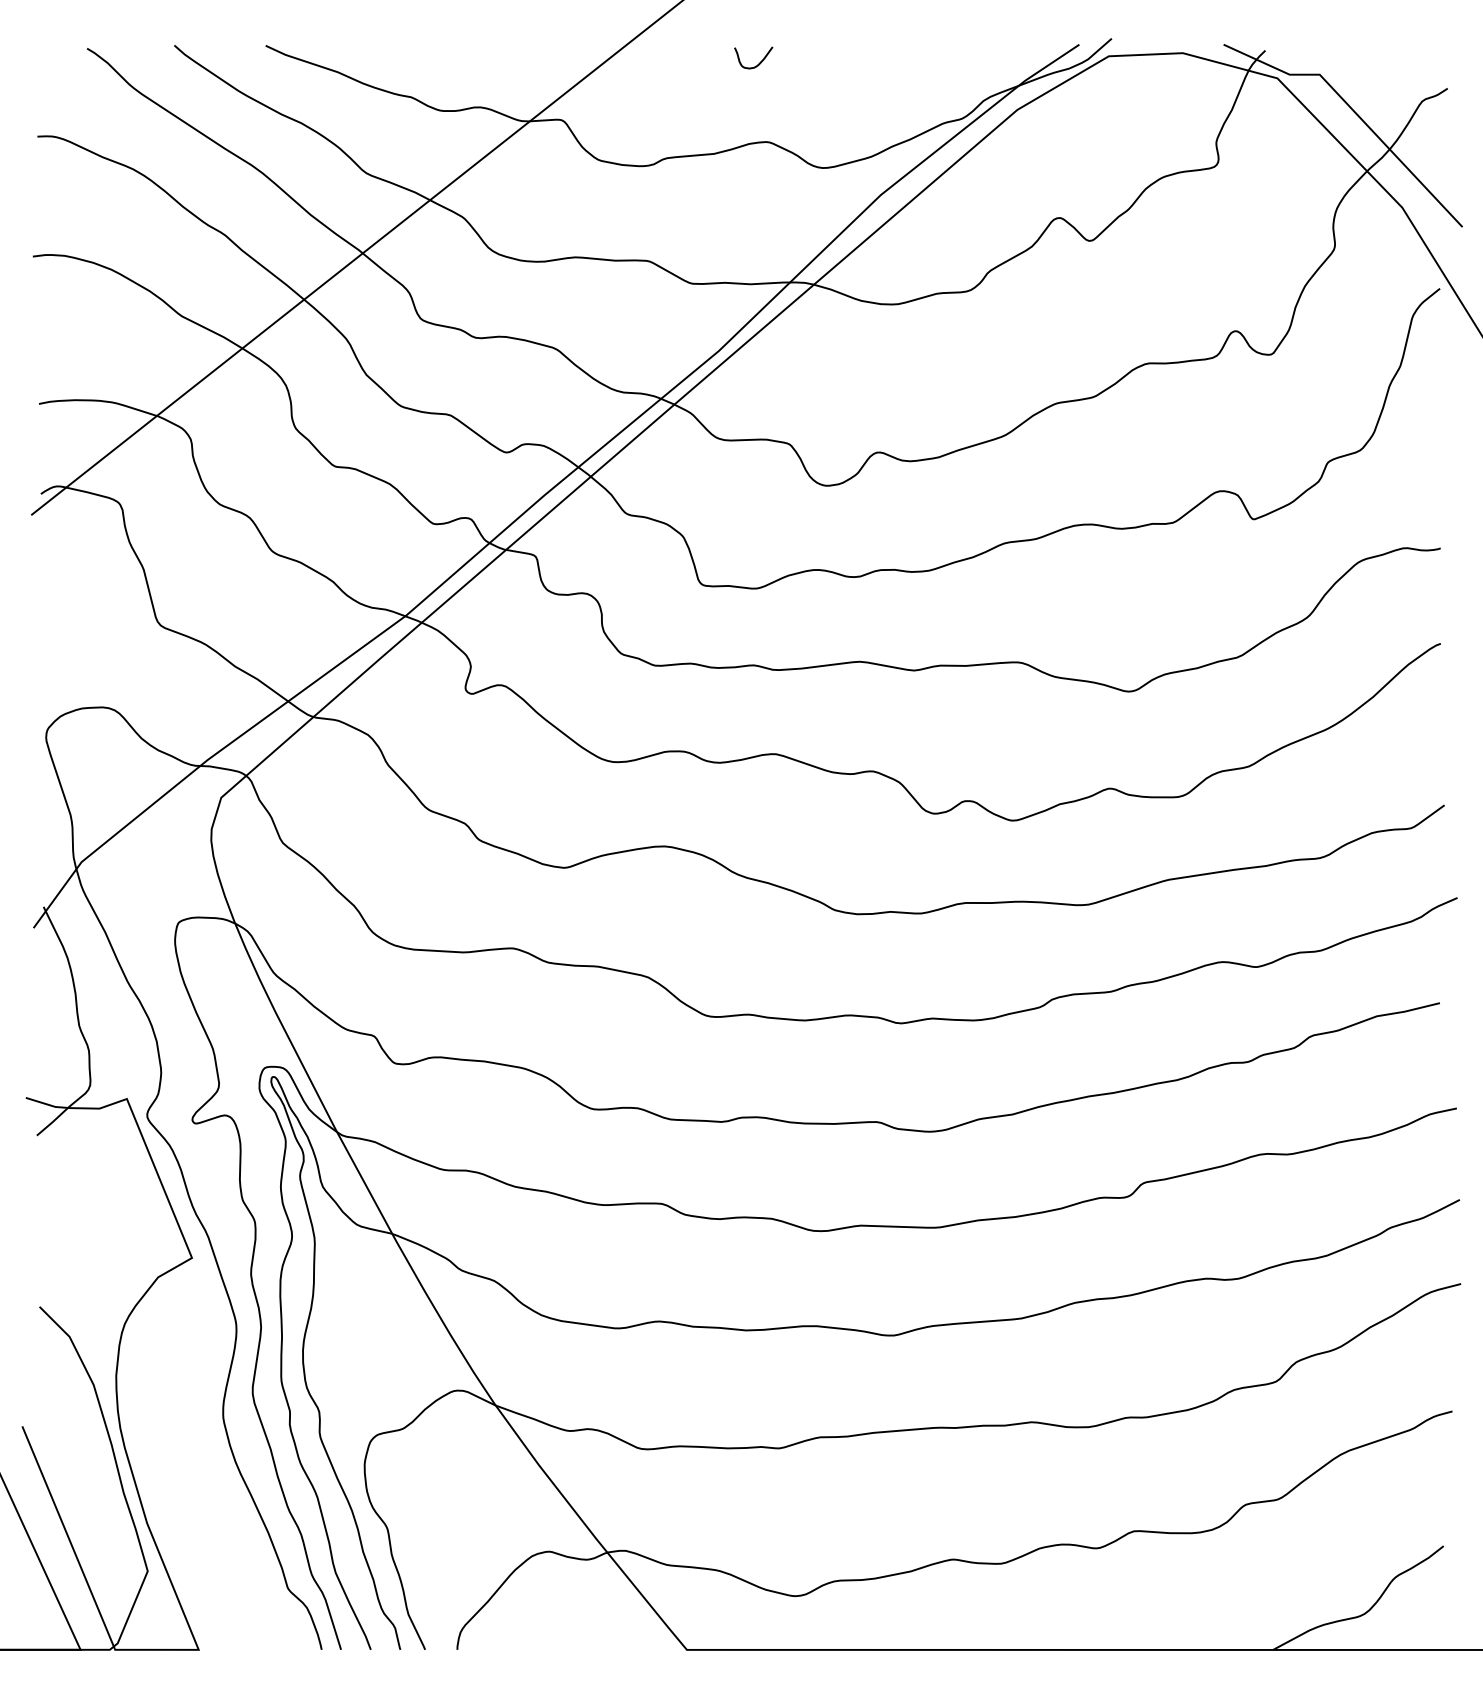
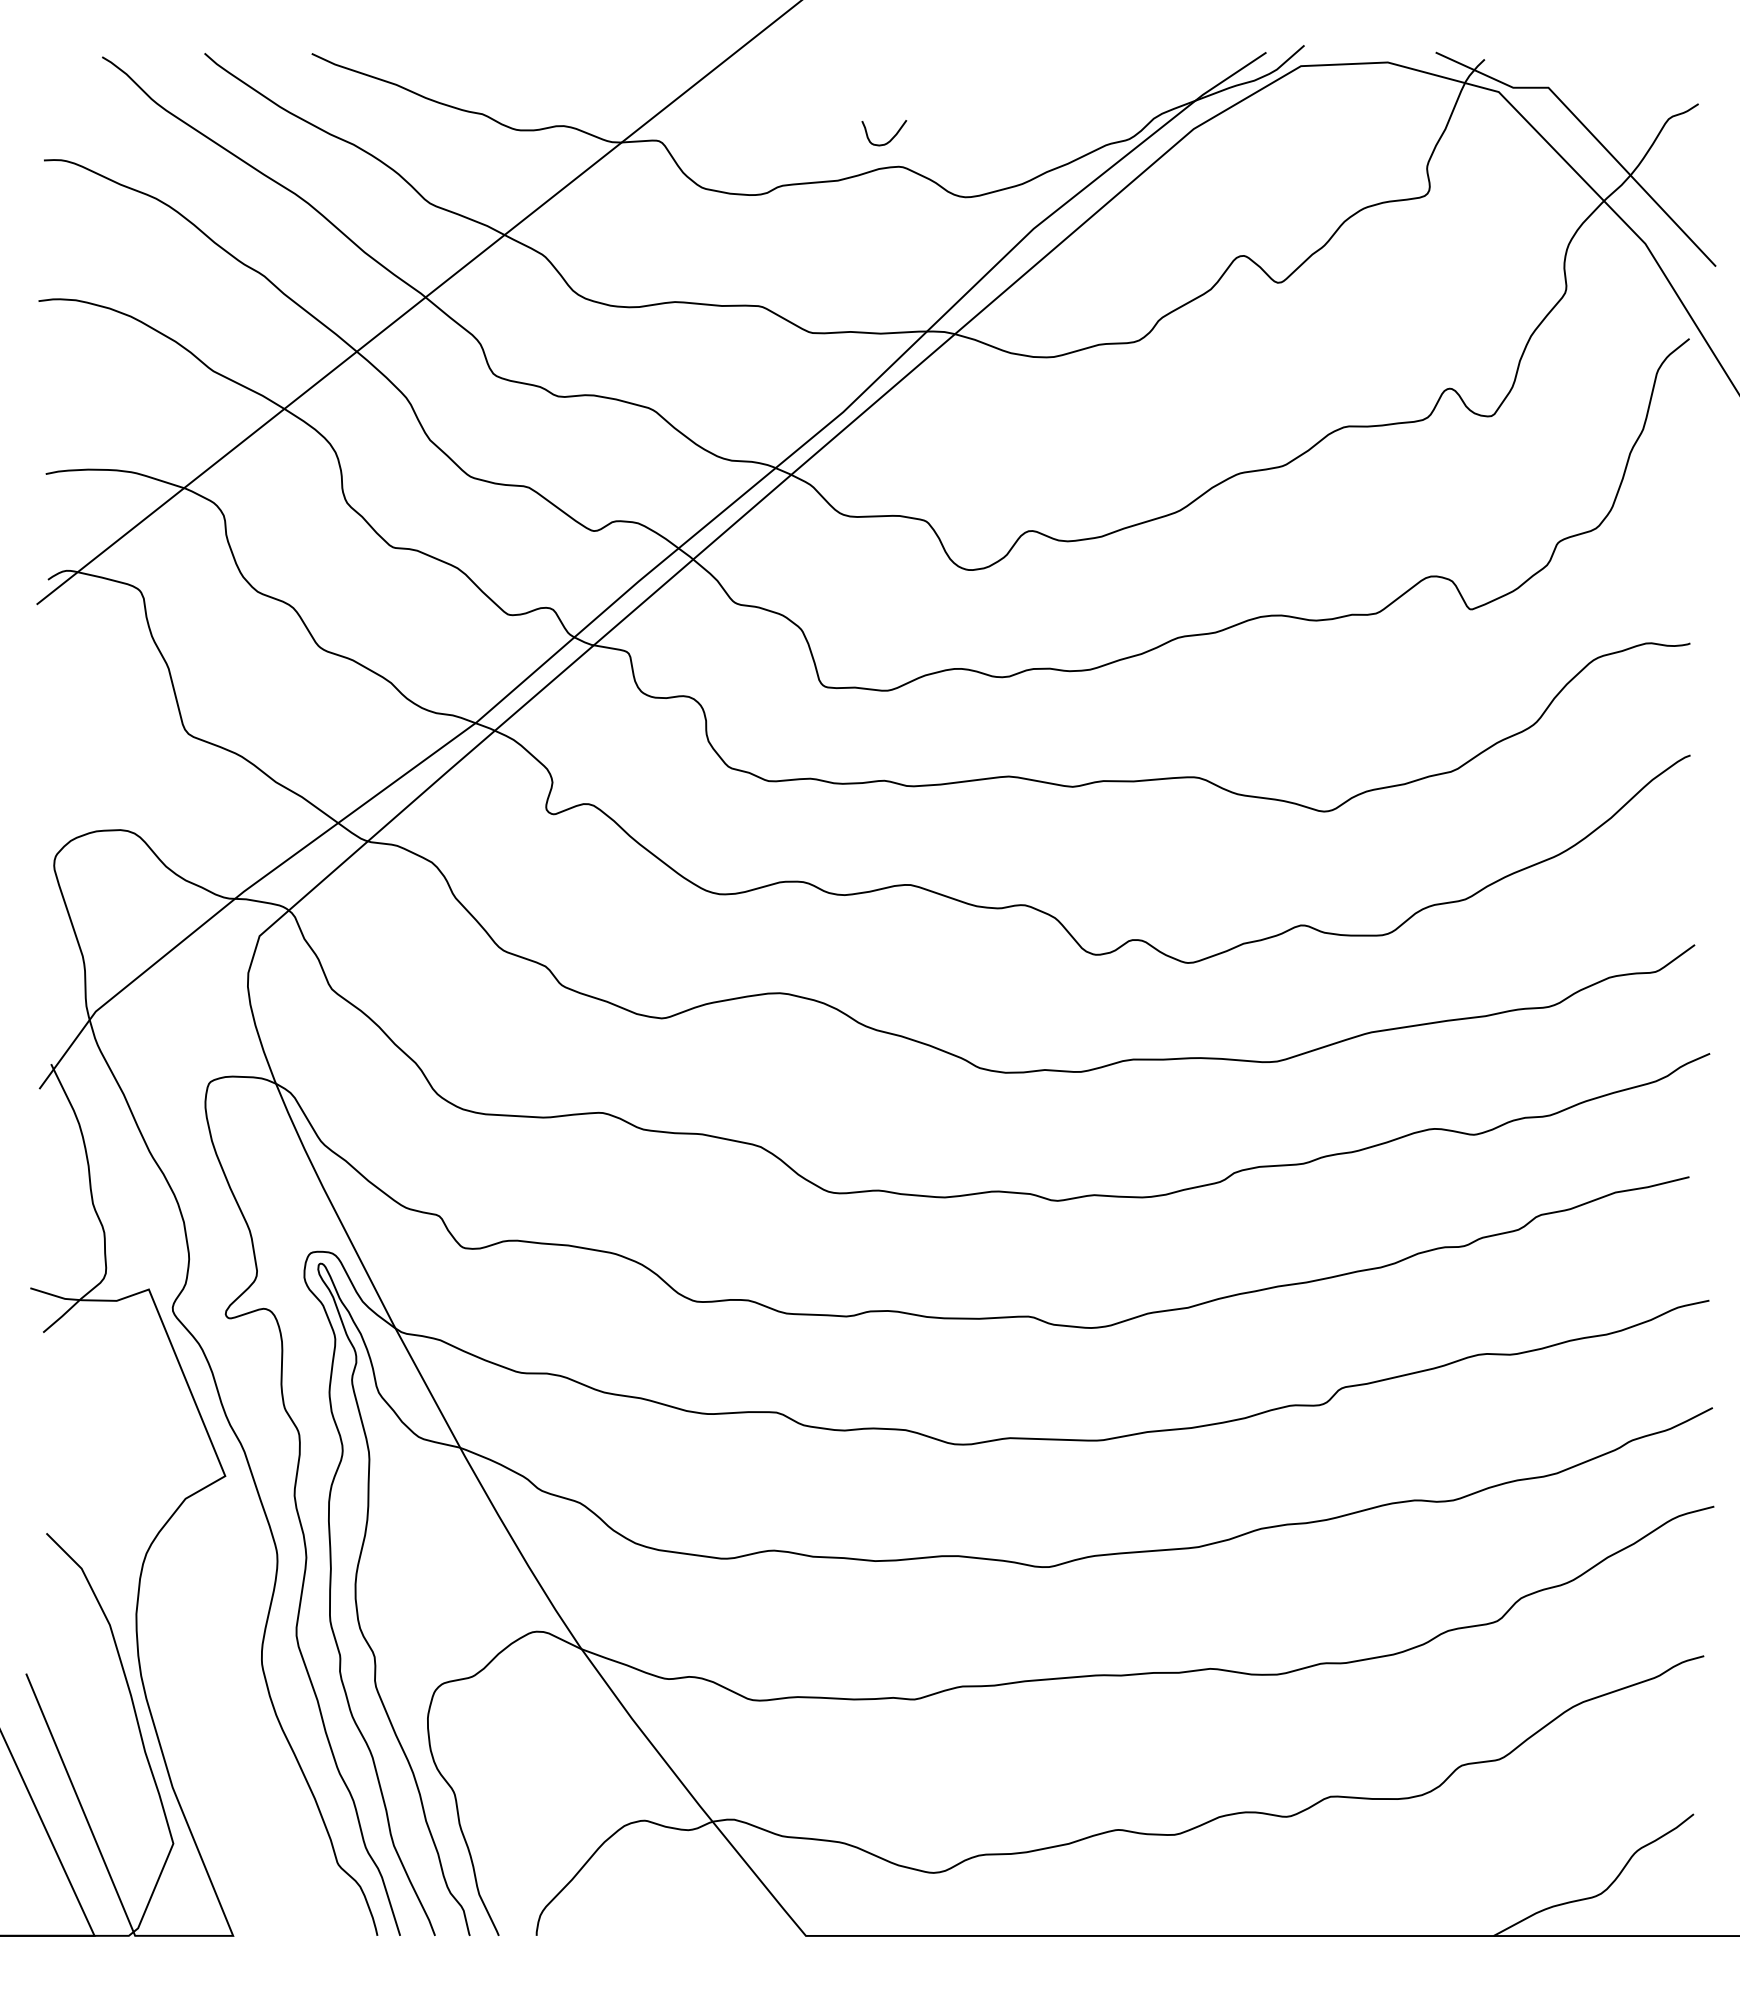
curve: (758, 63) -> (890, 139), moved

